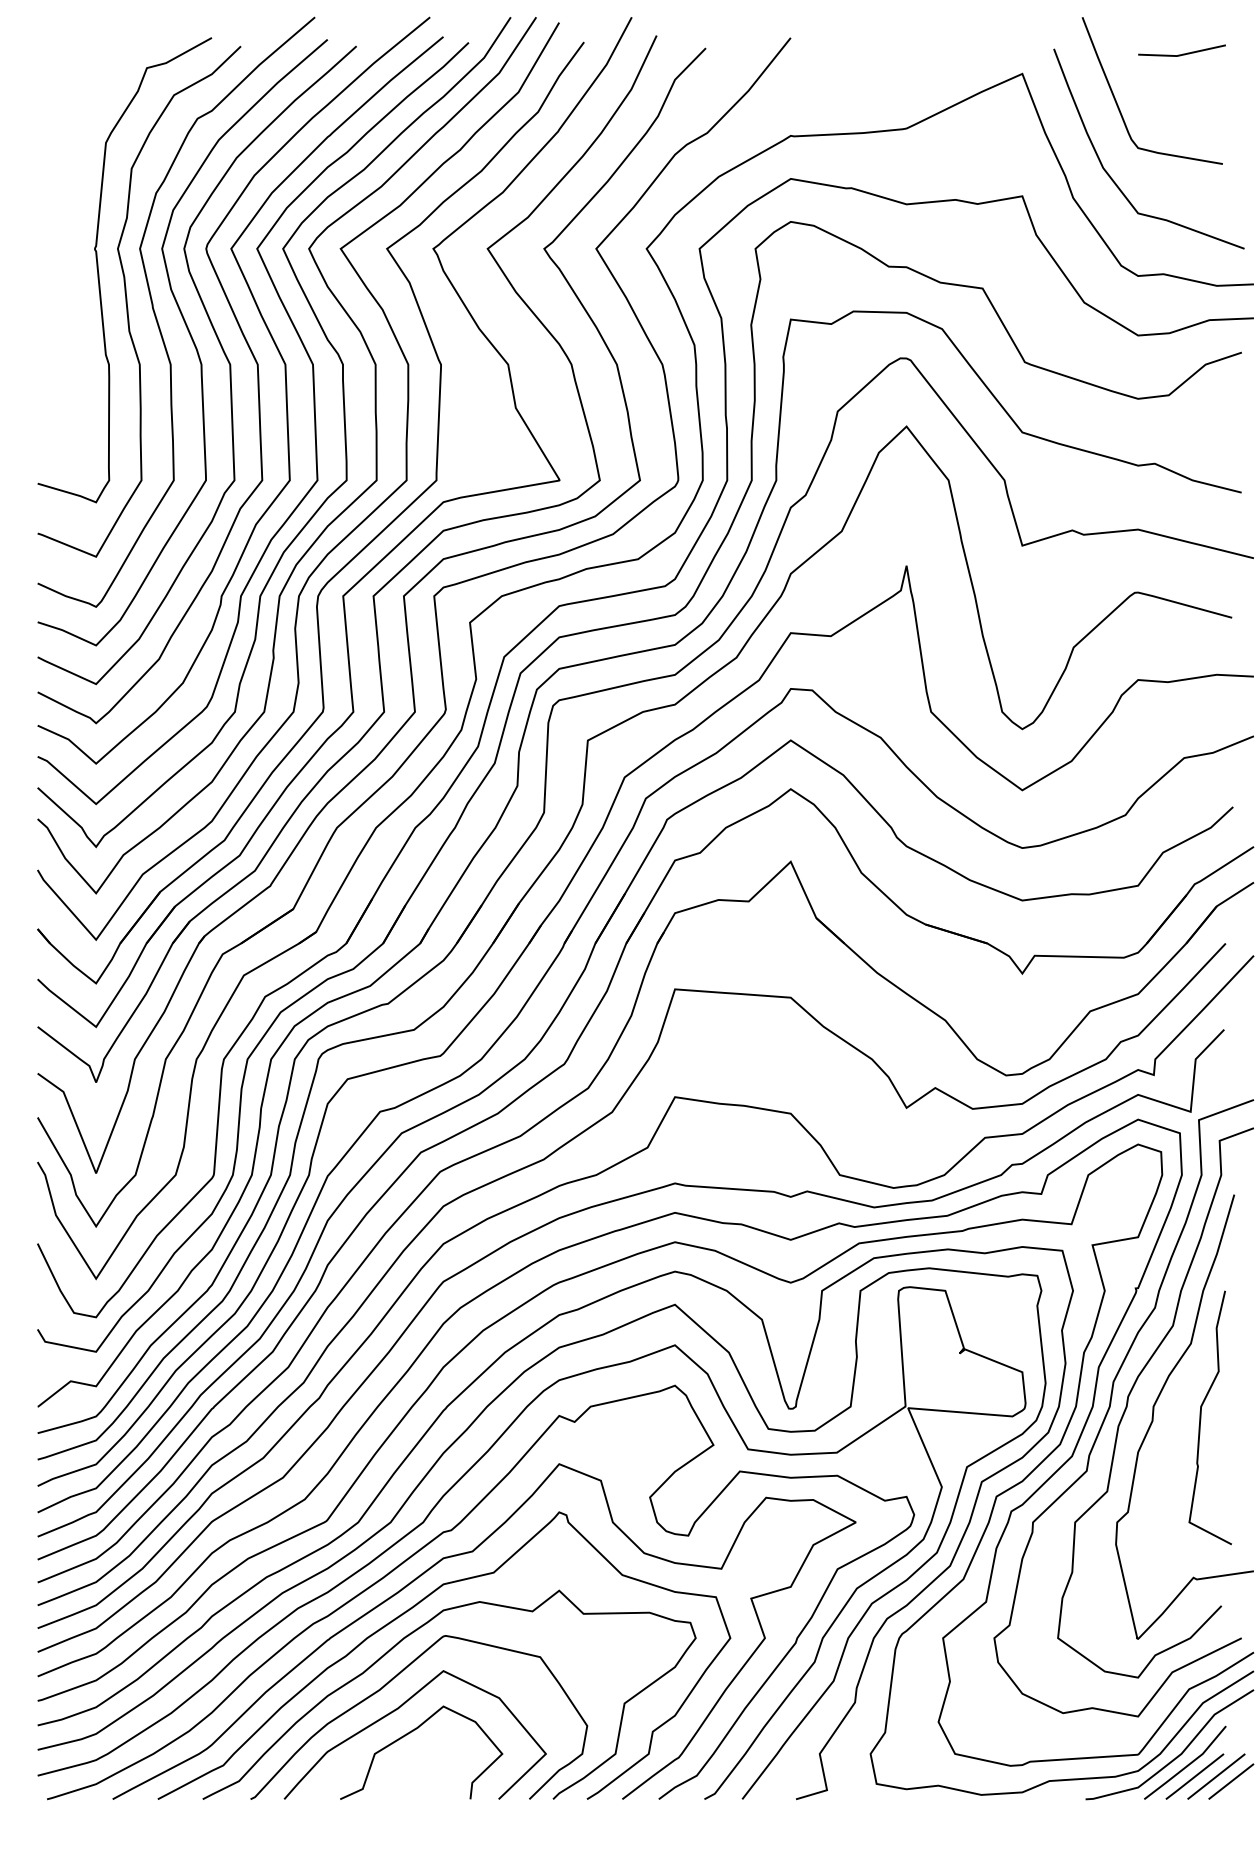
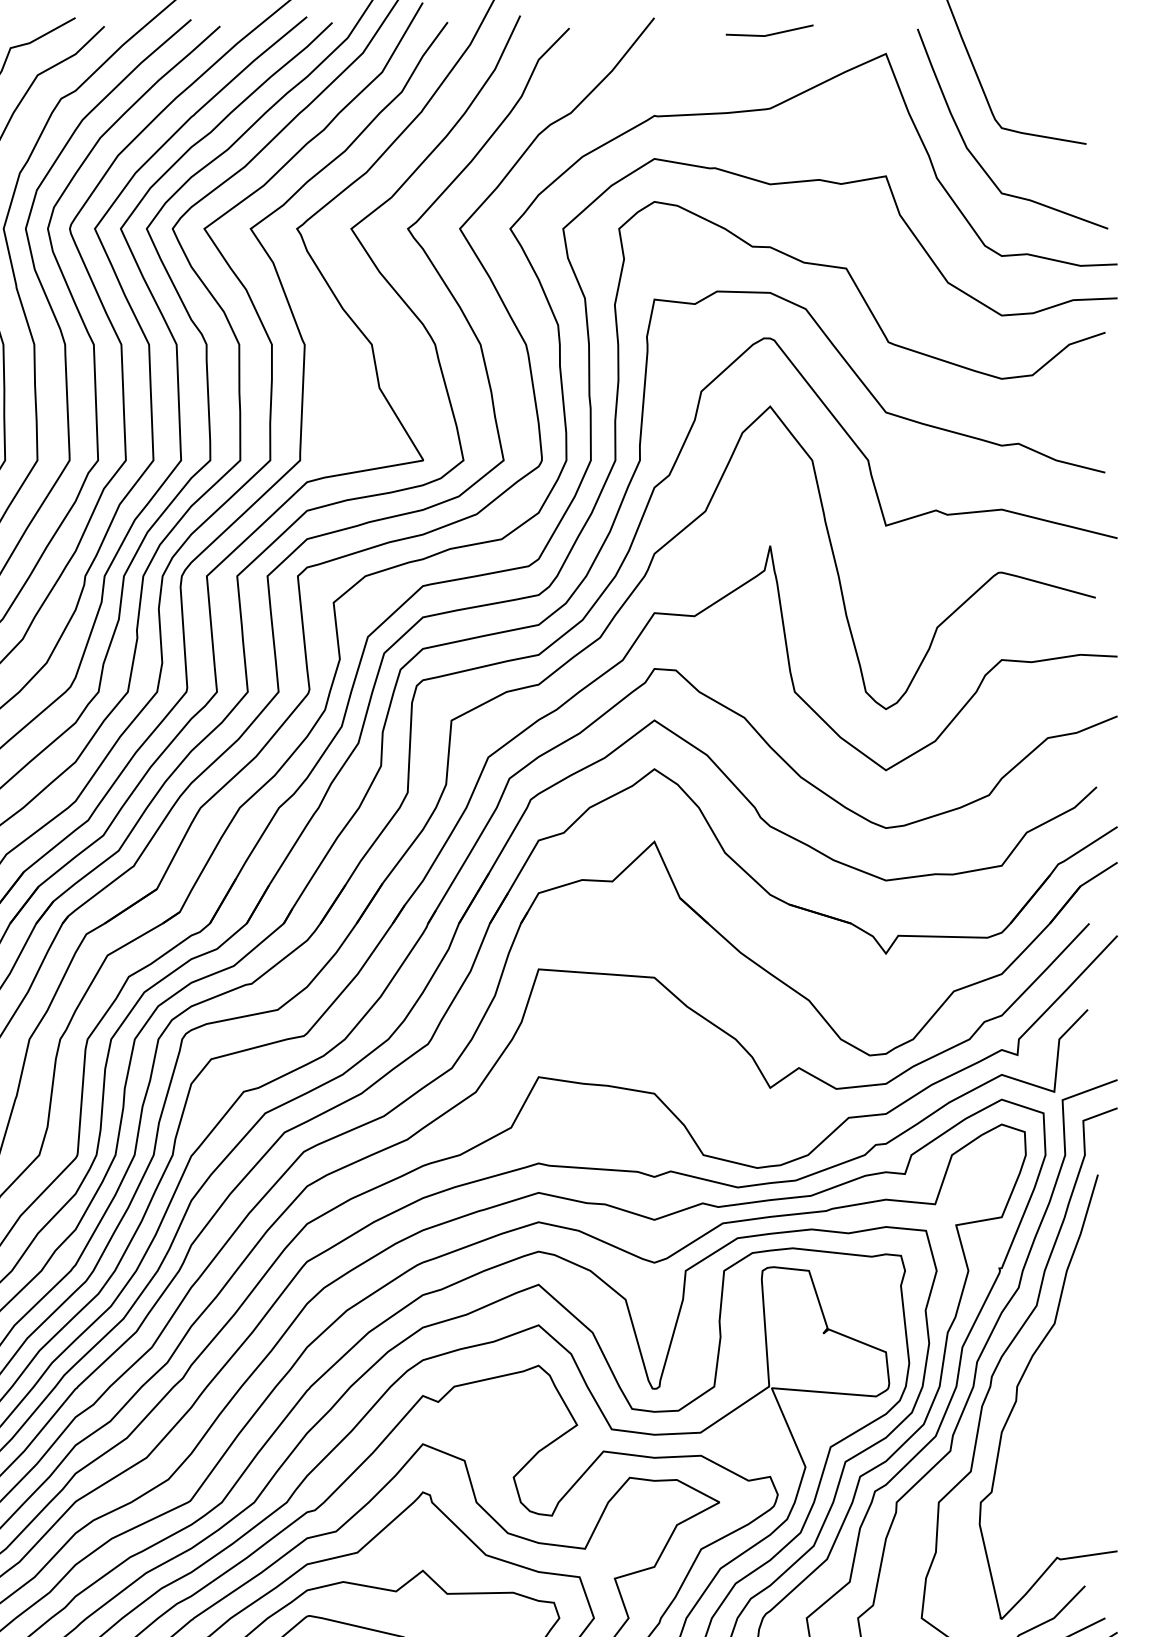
line: (1182, 53) -> (770, 33), moved
curve: (1201, 1417) -> (1065, 1397), removed

